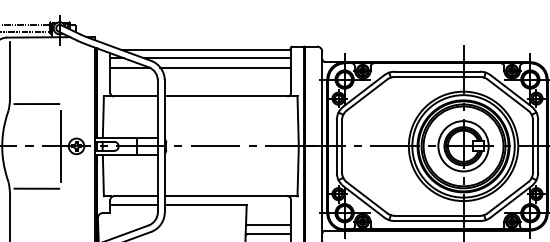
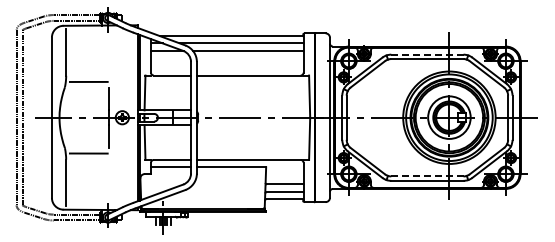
line: (436, 71) -> (426, 54), solid -> dashed
line: (436, 215) -> (426, 176), solid -> dashed

